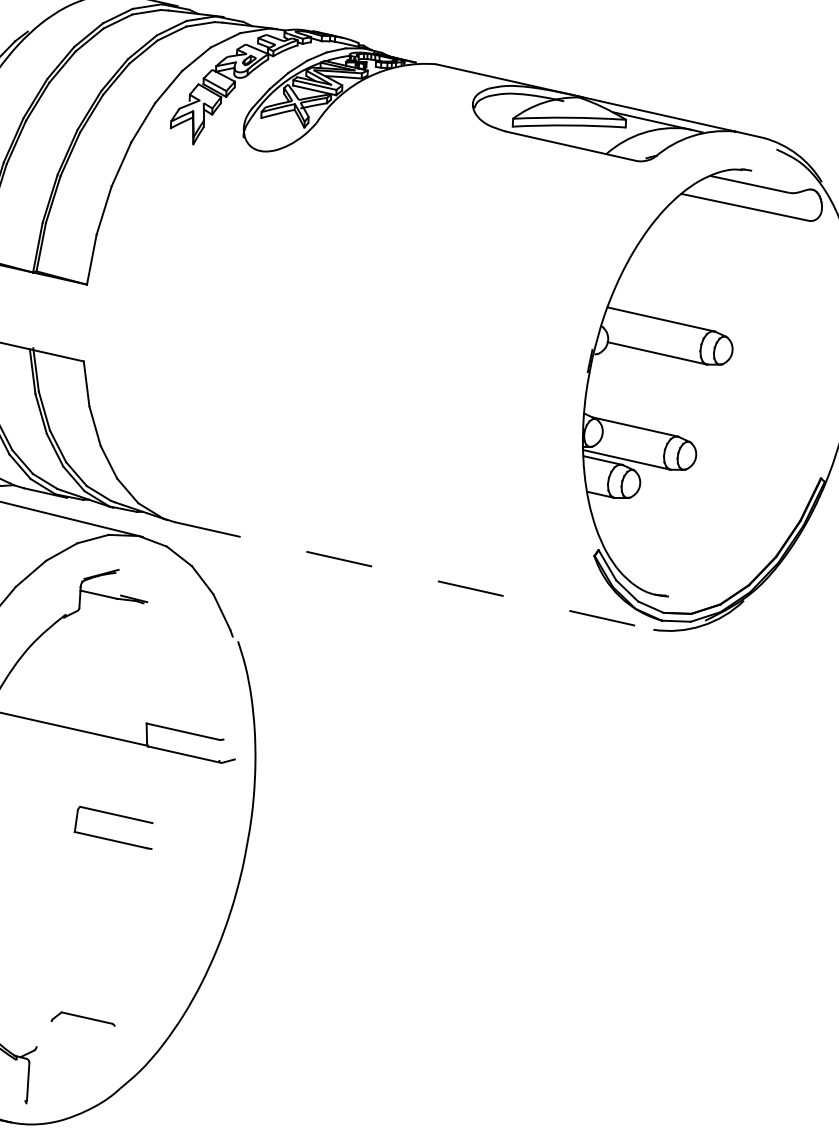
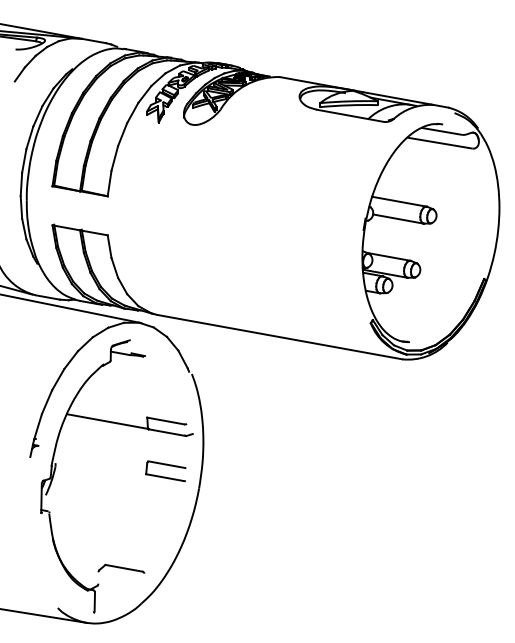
line: (415, 576) -> (280, 337), dashed -> solid
part: (113, 828) -> (165, 471), moved
part: (83, 1018) -> (121, 568), size x1.43

